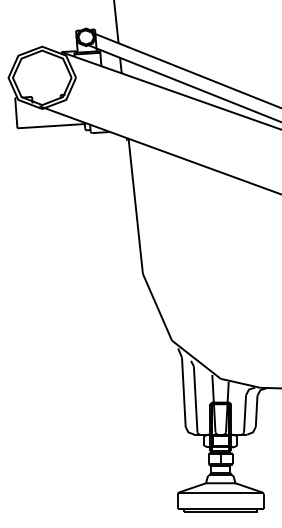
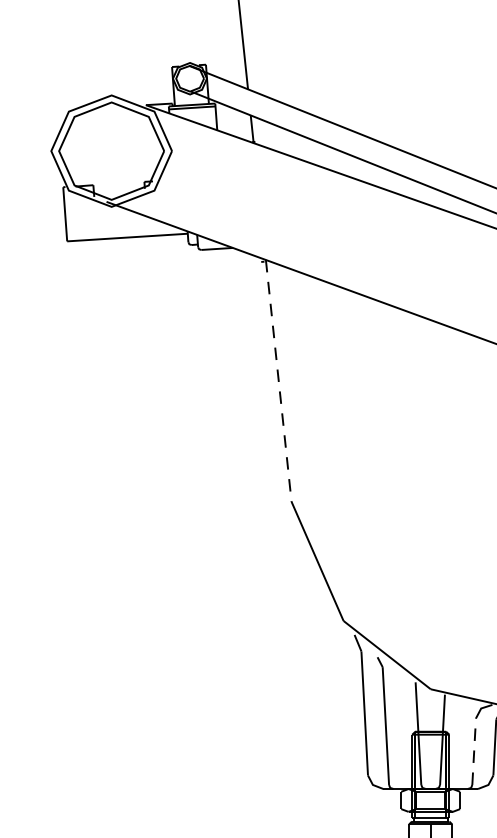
line: (135, 206) -> (278, 381), solid -> dashed
line: (245, 413) -> (474, 751), solid -> dashed

